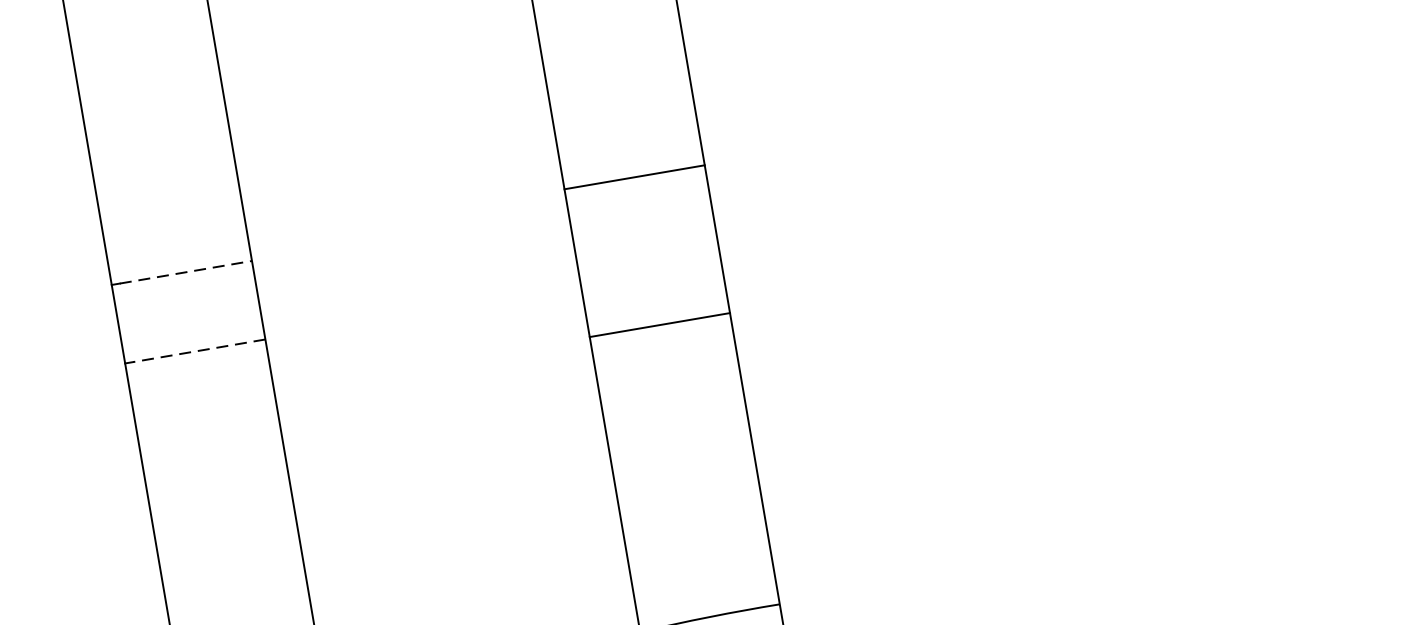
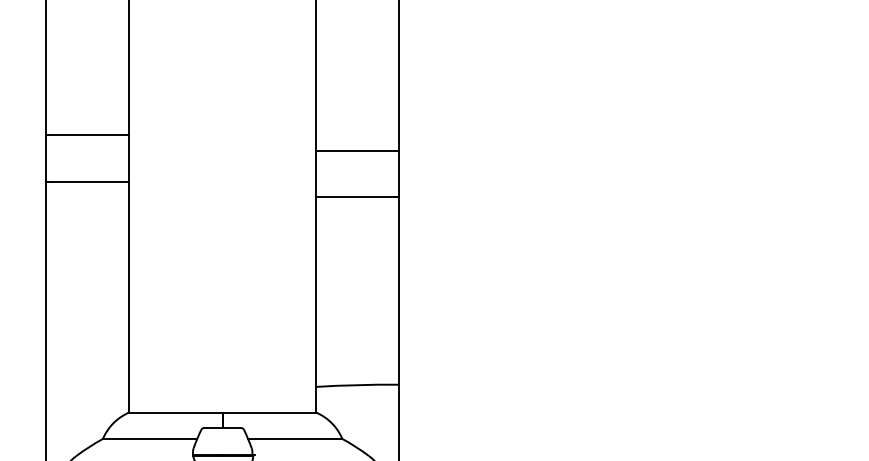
line: (634, 176) -> (357, 150), moved
line: (186, 272) -> (90, 135), dashed -> solid
line: (659, 325) -> (357, 197), moved
line: (198, 350) -> (89, 181), dashed -> solid

